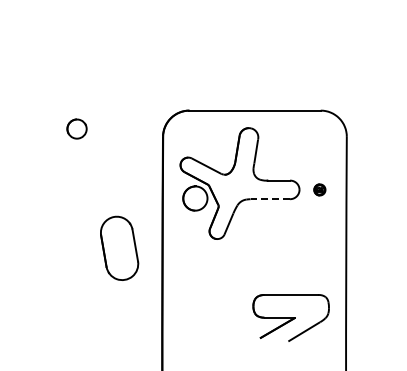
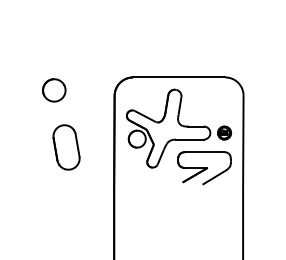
part: (76, 128) -> (53, 90), size x1.67
part: (319, 189) -> (224, 132), size x1.67
line: (270, 199) -> (190, 139), dashed -> solid
part: (119, 247) -> (66, 146), moved
part: (290, 317) -> (204, 167), moved

